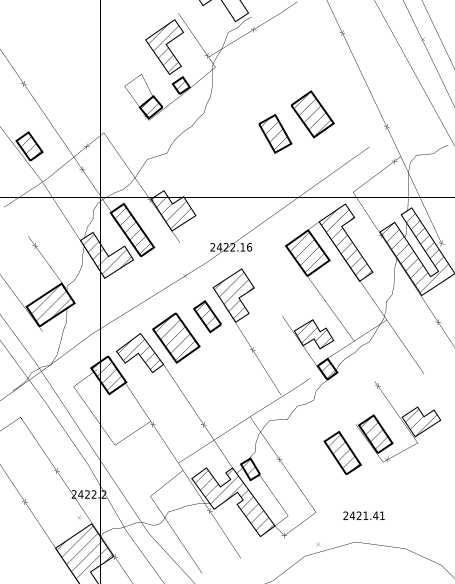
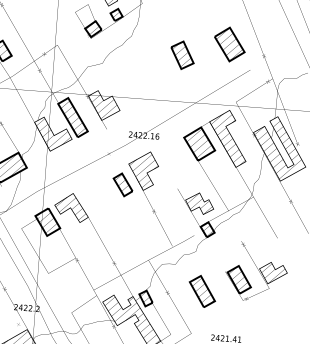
part: (312, 114) -> (229, 44), moved
part: (176, 337) -> (99, 198), removed
part: (342, 452) -> (202, 291), moved

